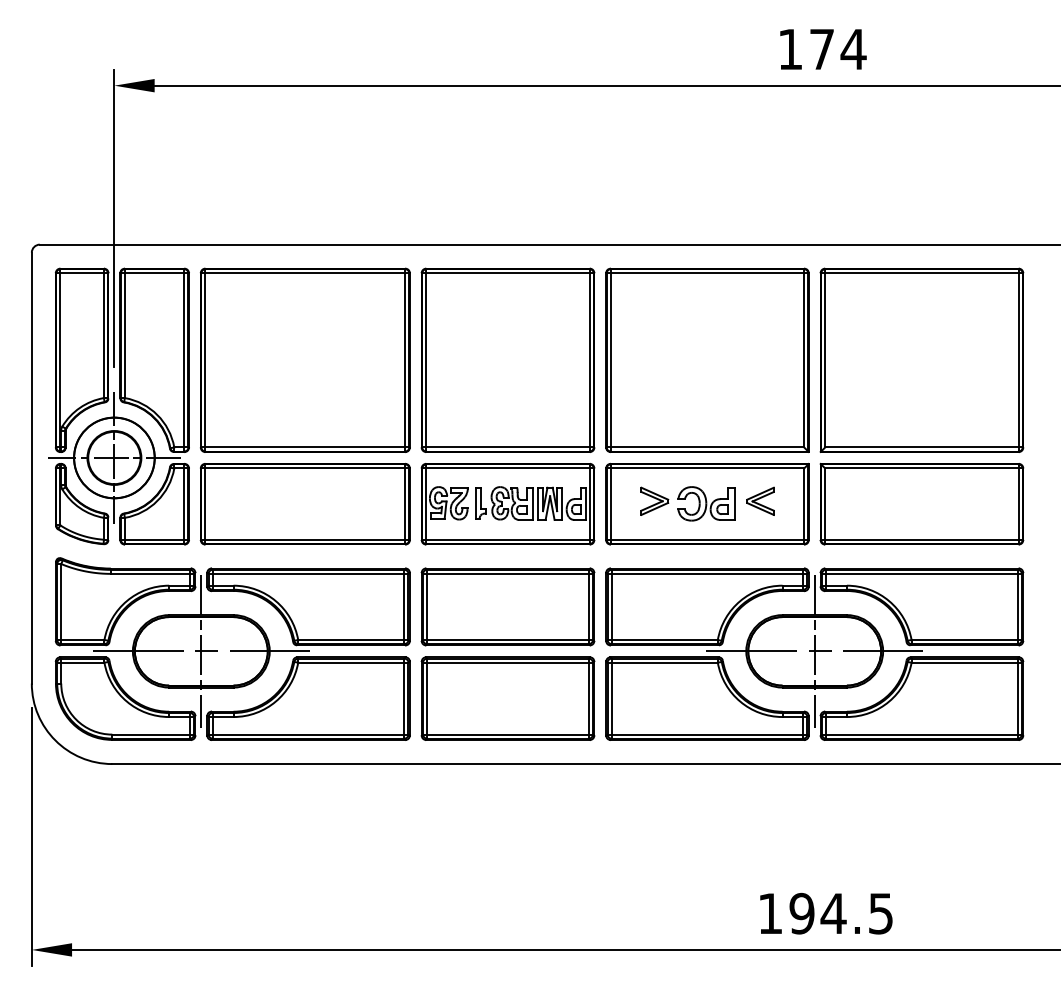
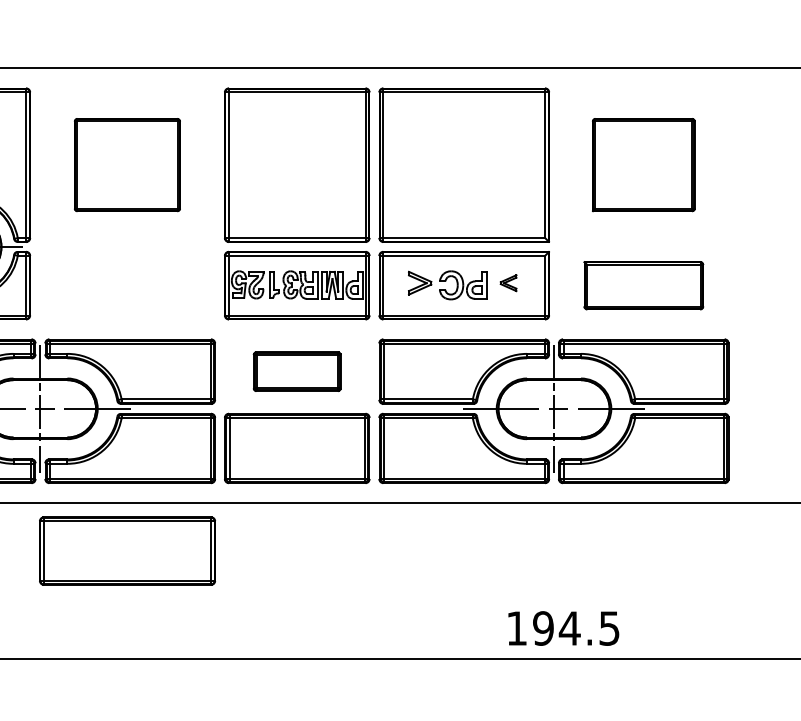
part: (304, 359) -> (126, 164), size x0.6
part: (921, 359) -> (643, 164), size x0.6
part: (760, 500) -> (508, 282), size x0.7
part: (304, 504) -> (126, 551), moved
part: (921, 504) -> (643, 285), size x0.7
part: (507, 606) -> (296, 371), size x0.6

